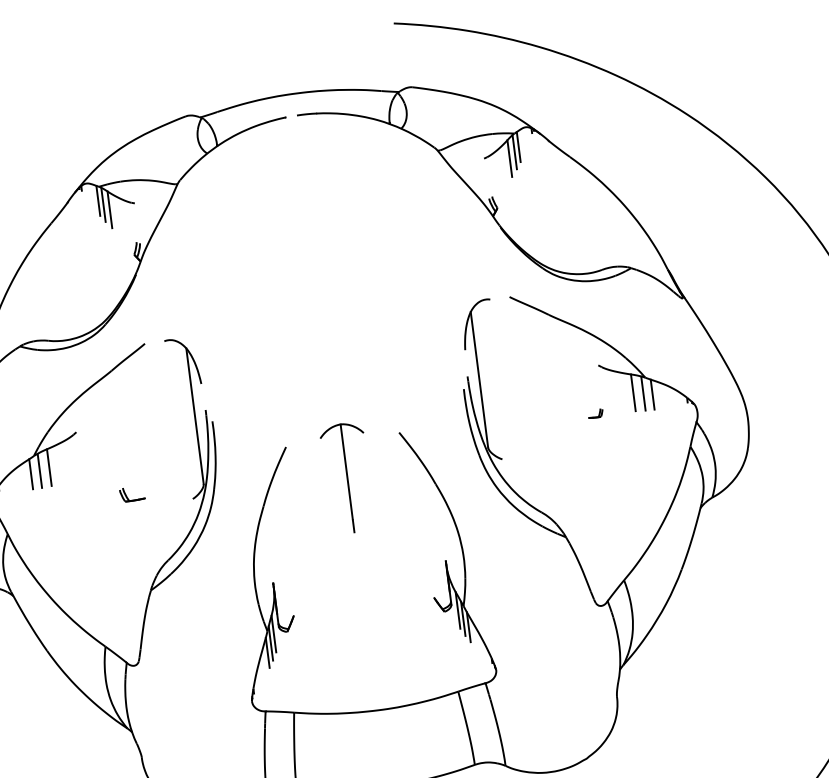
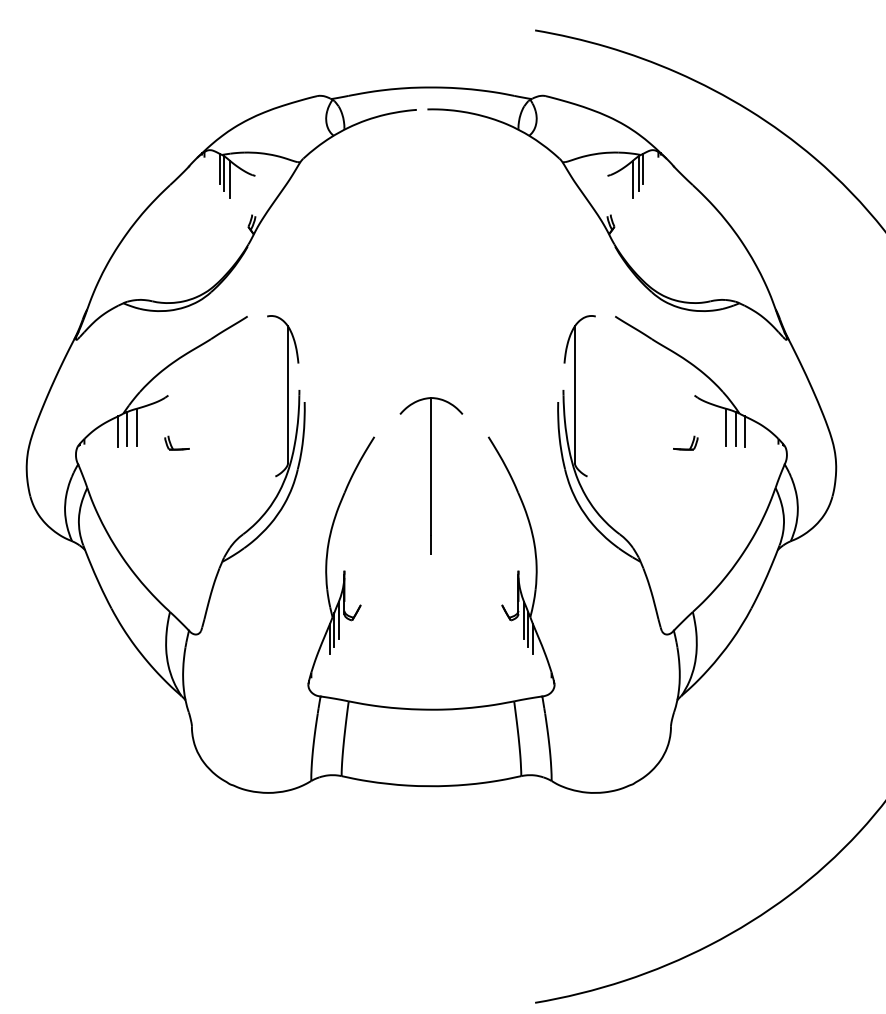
part: (595, 413) -> (685, 442), size x1.67
part: (347, 478) -> (431, 475), size x1.43
part: (131, 493) -> (176, 442), moved

